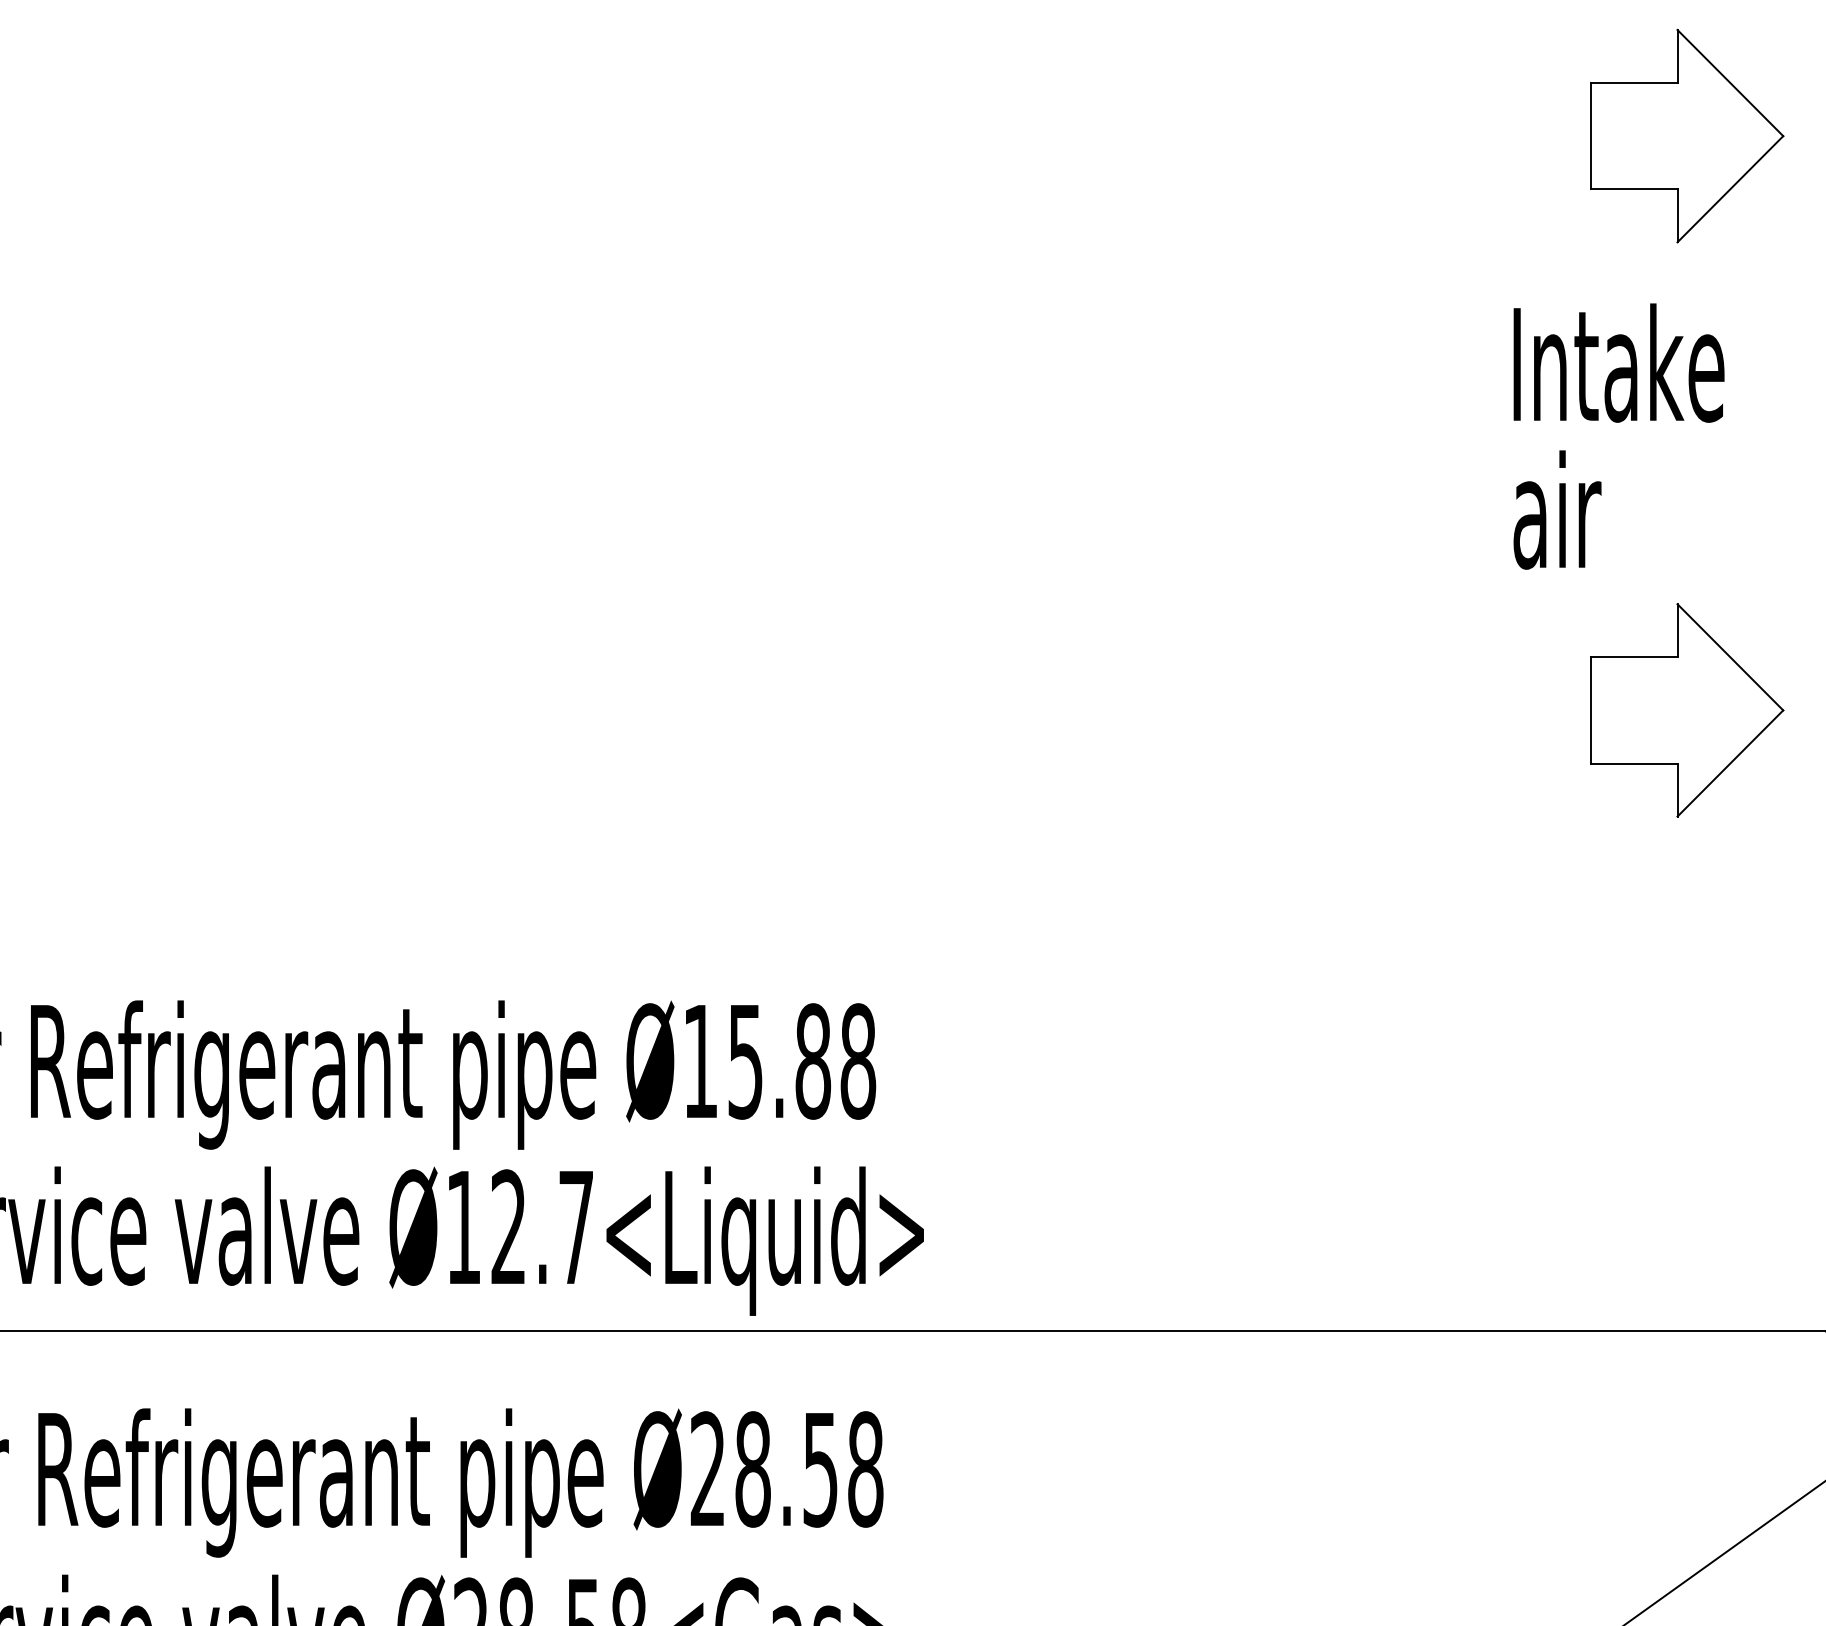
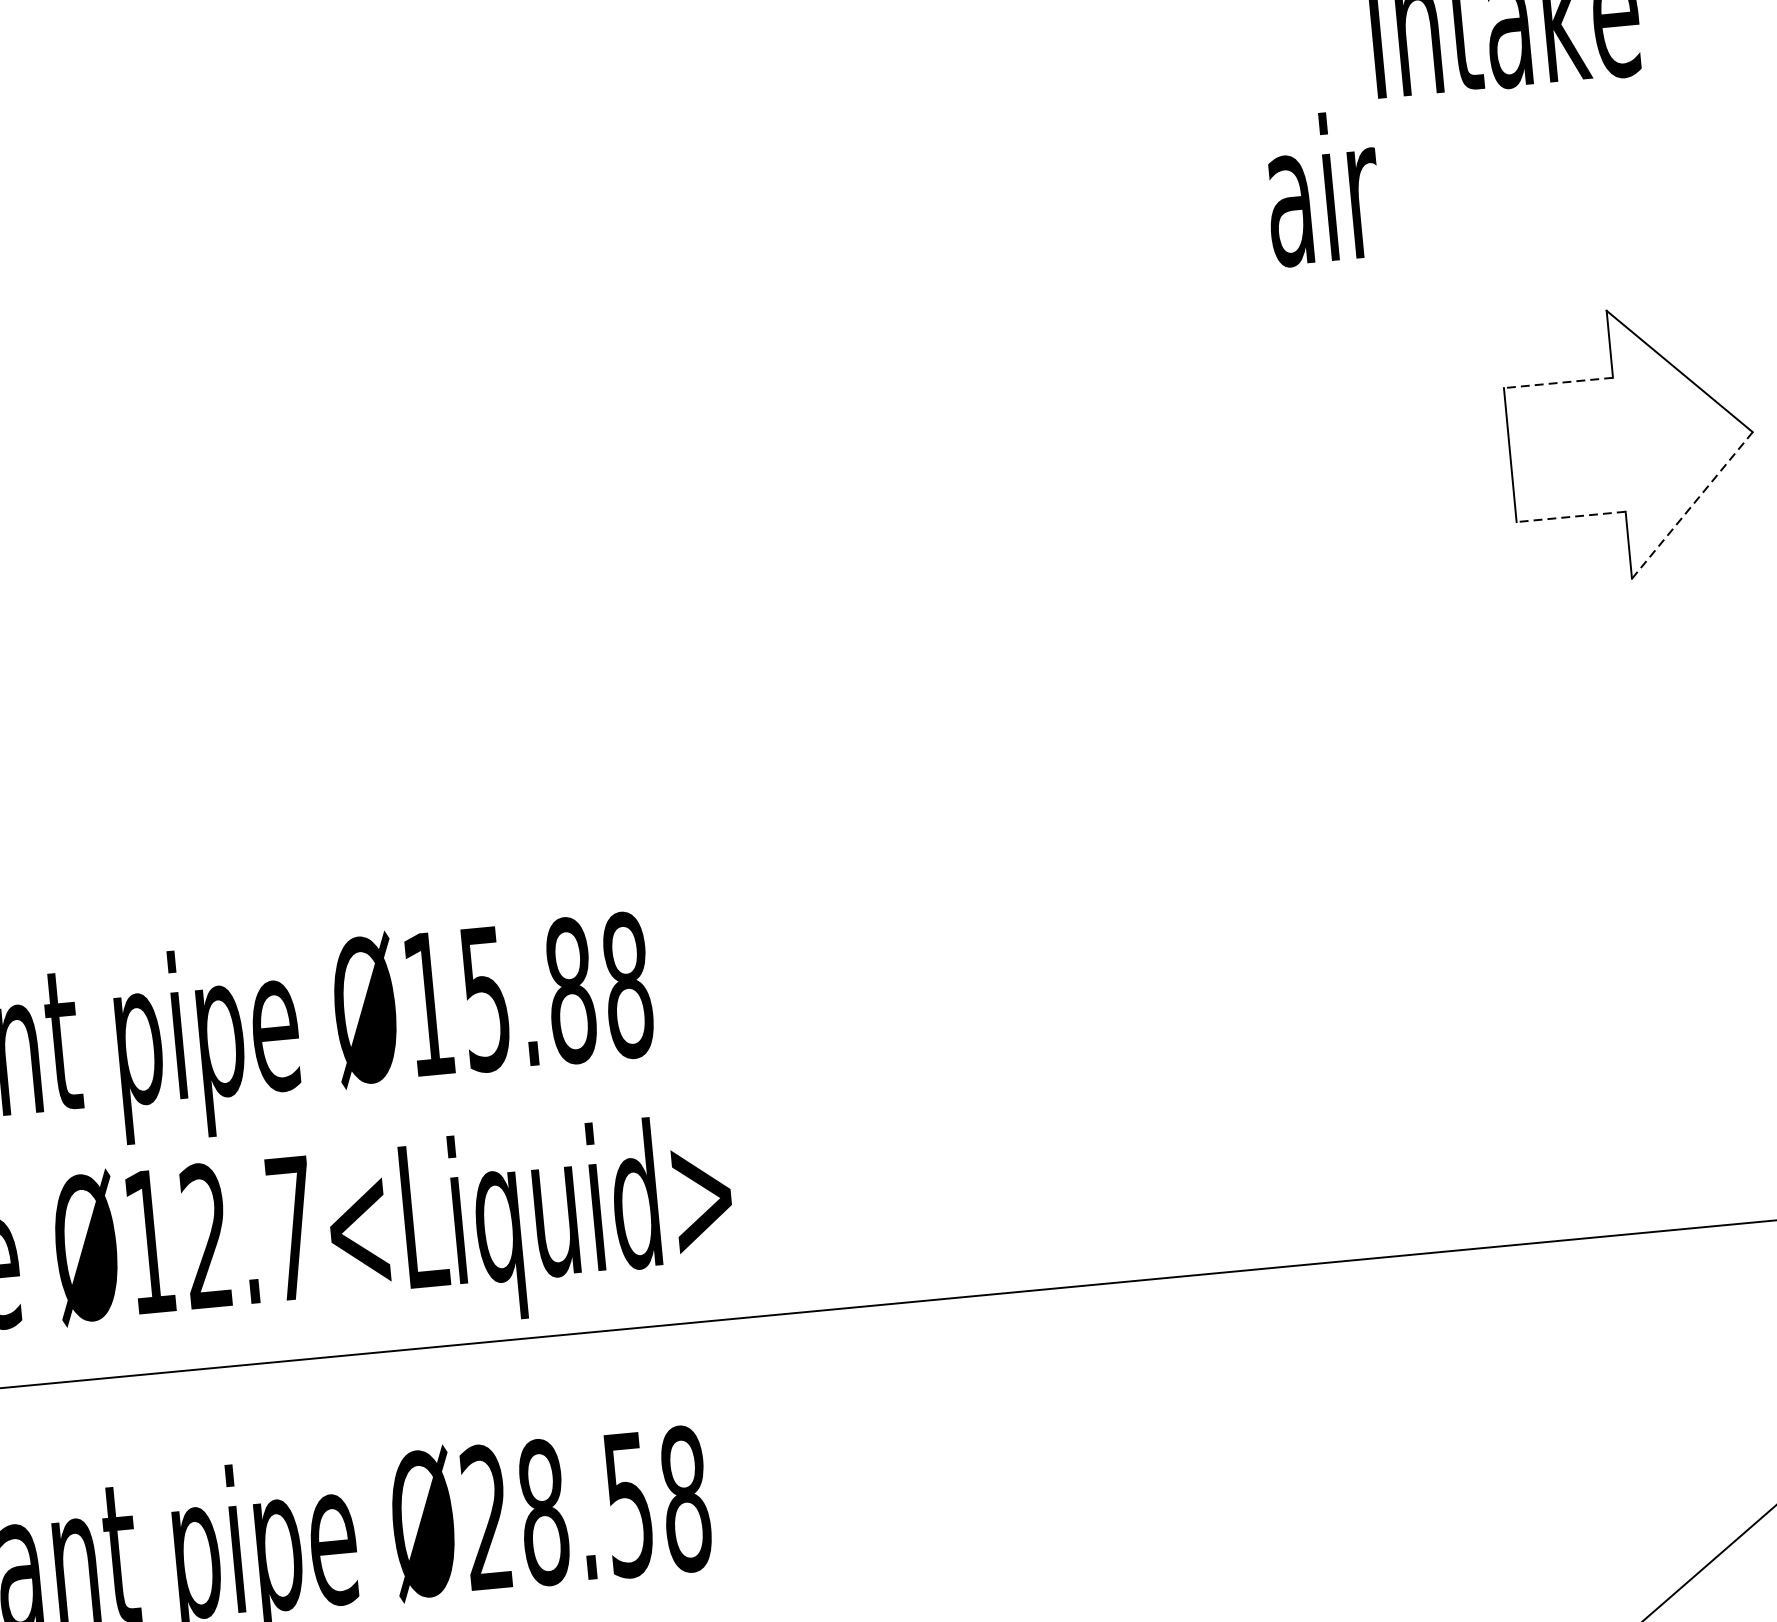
text: (1557, 509) -> (1322, 187), moved
line: (1633, 657) -> (1557, 383), solid -> dashed
line: (1633, 763) -> (1570, 516), solid -> dashed
line: (1730, 763) -> (1692, 505), solid -> dashed

